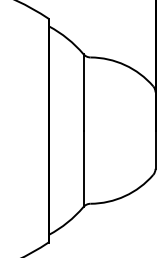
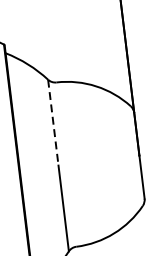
line: (83, 92) -> (53, 122), solid -> dashed

